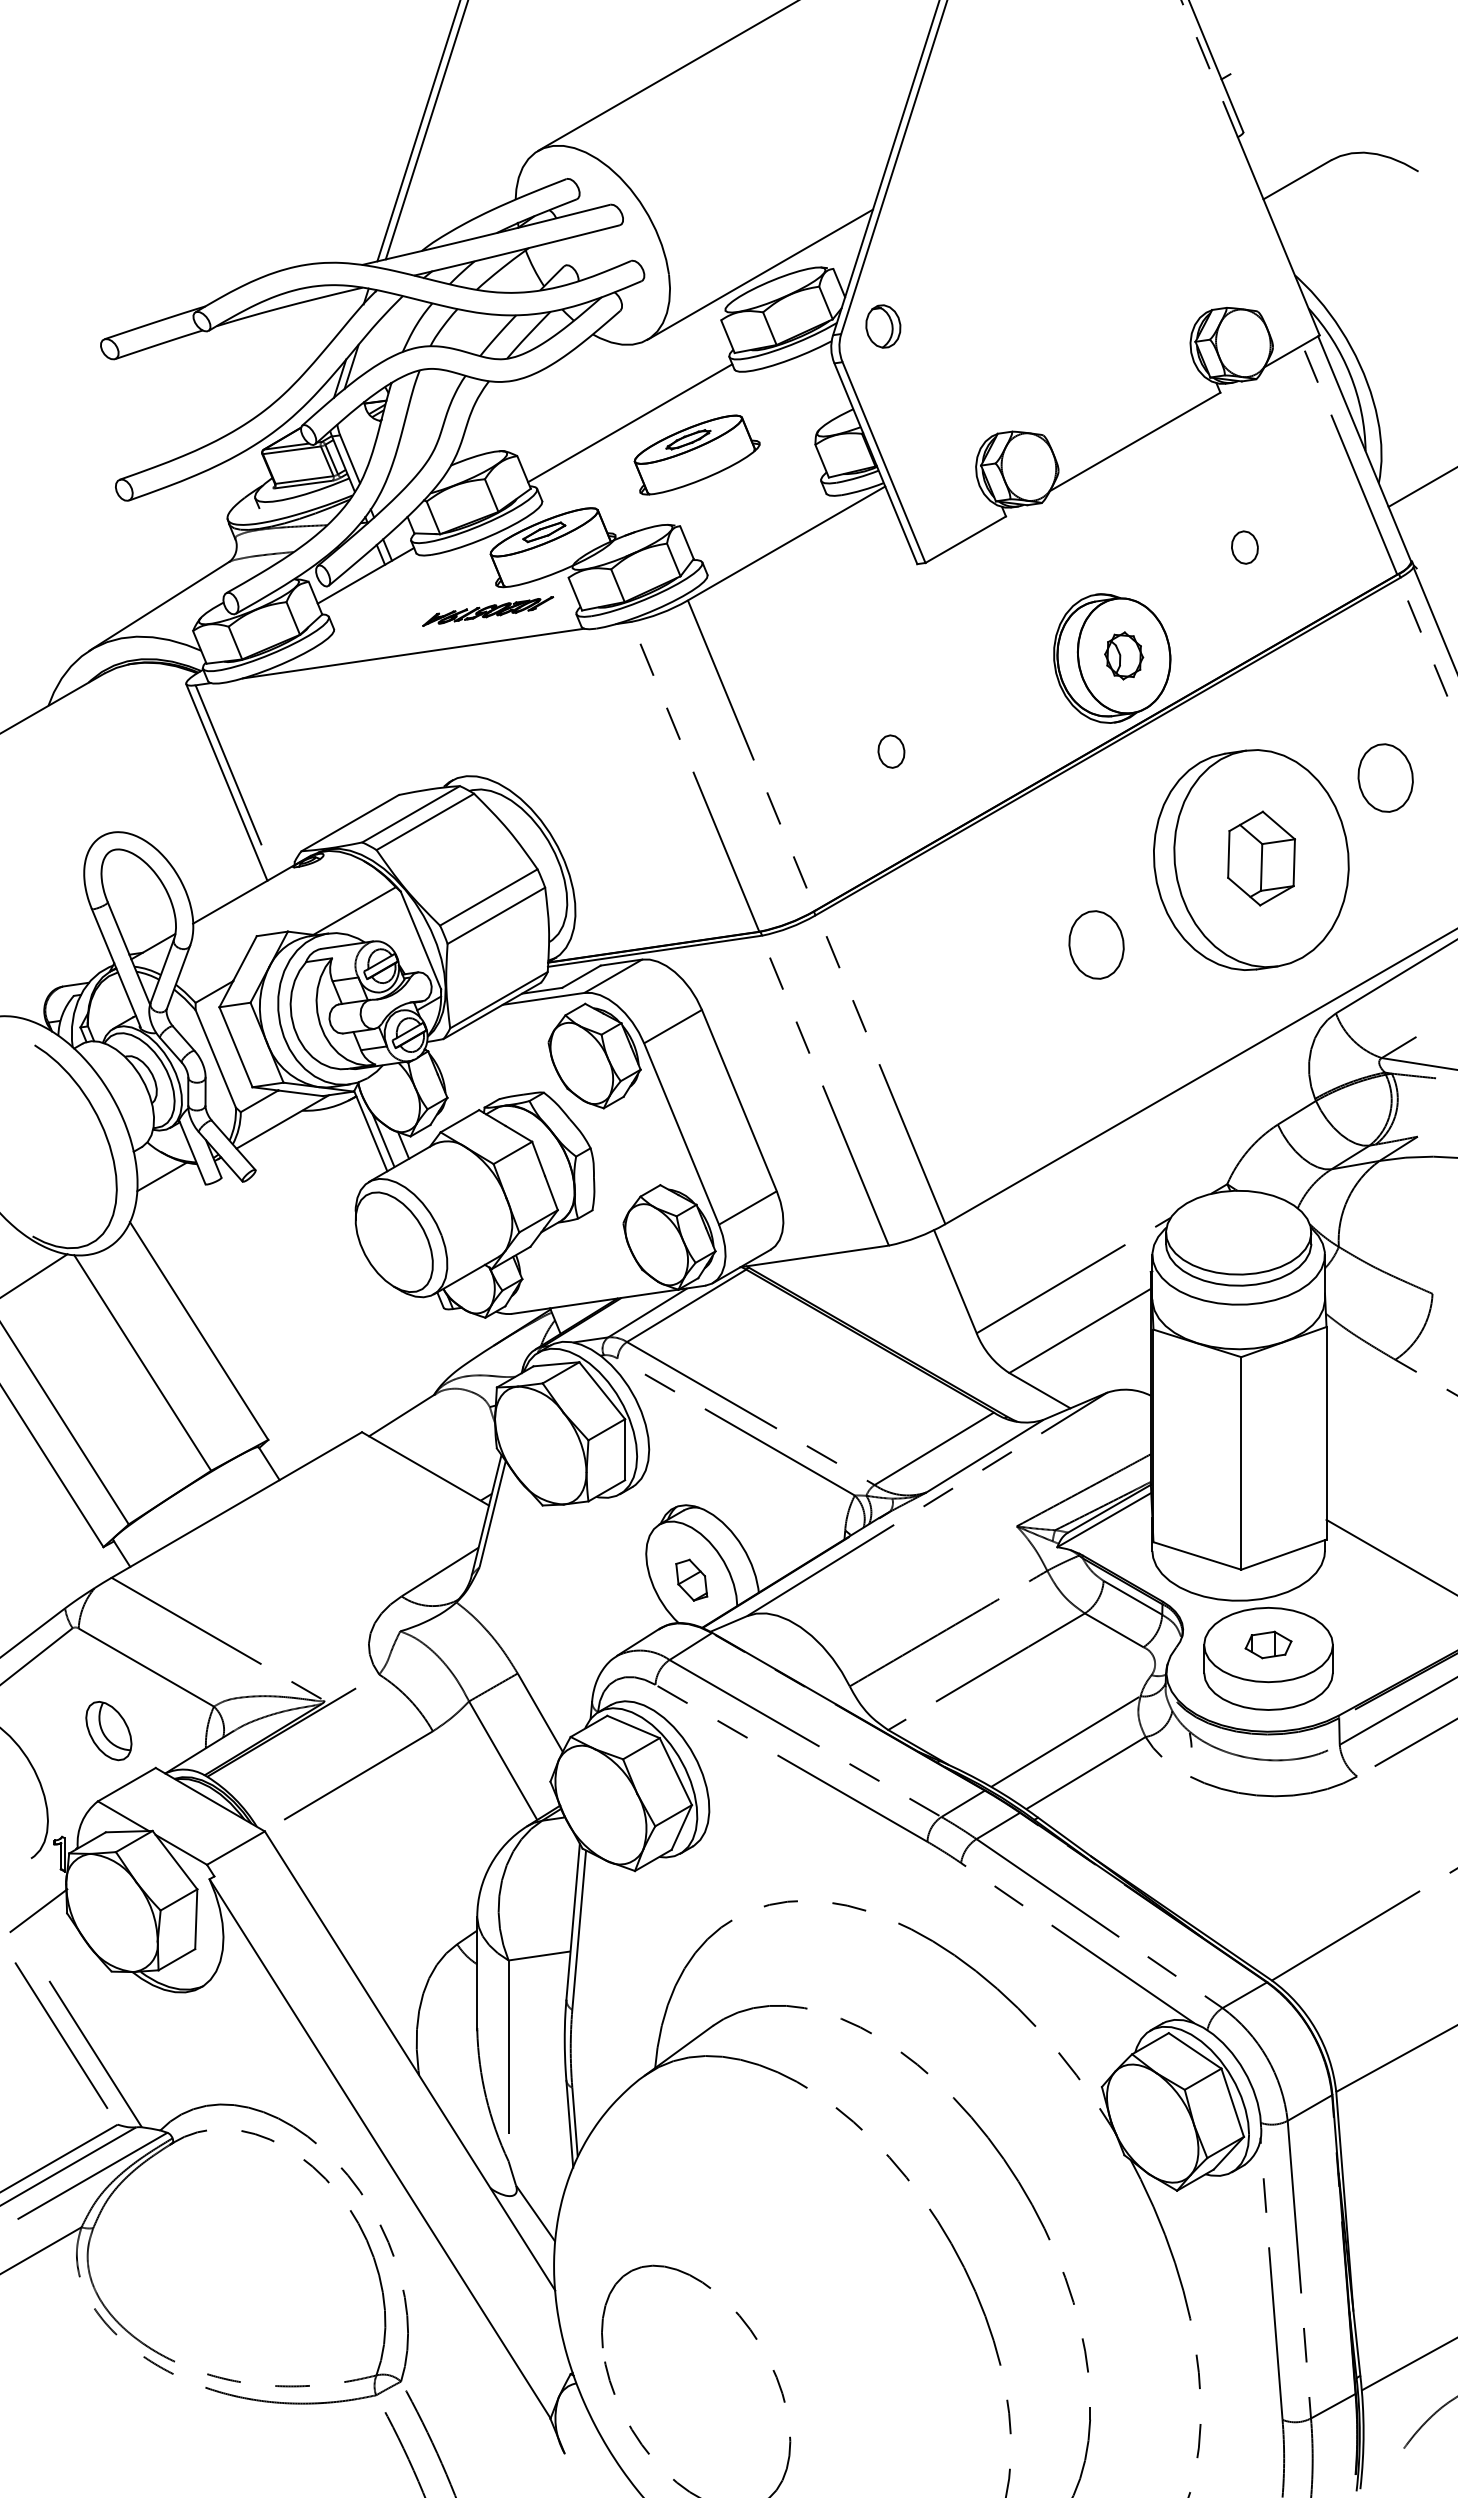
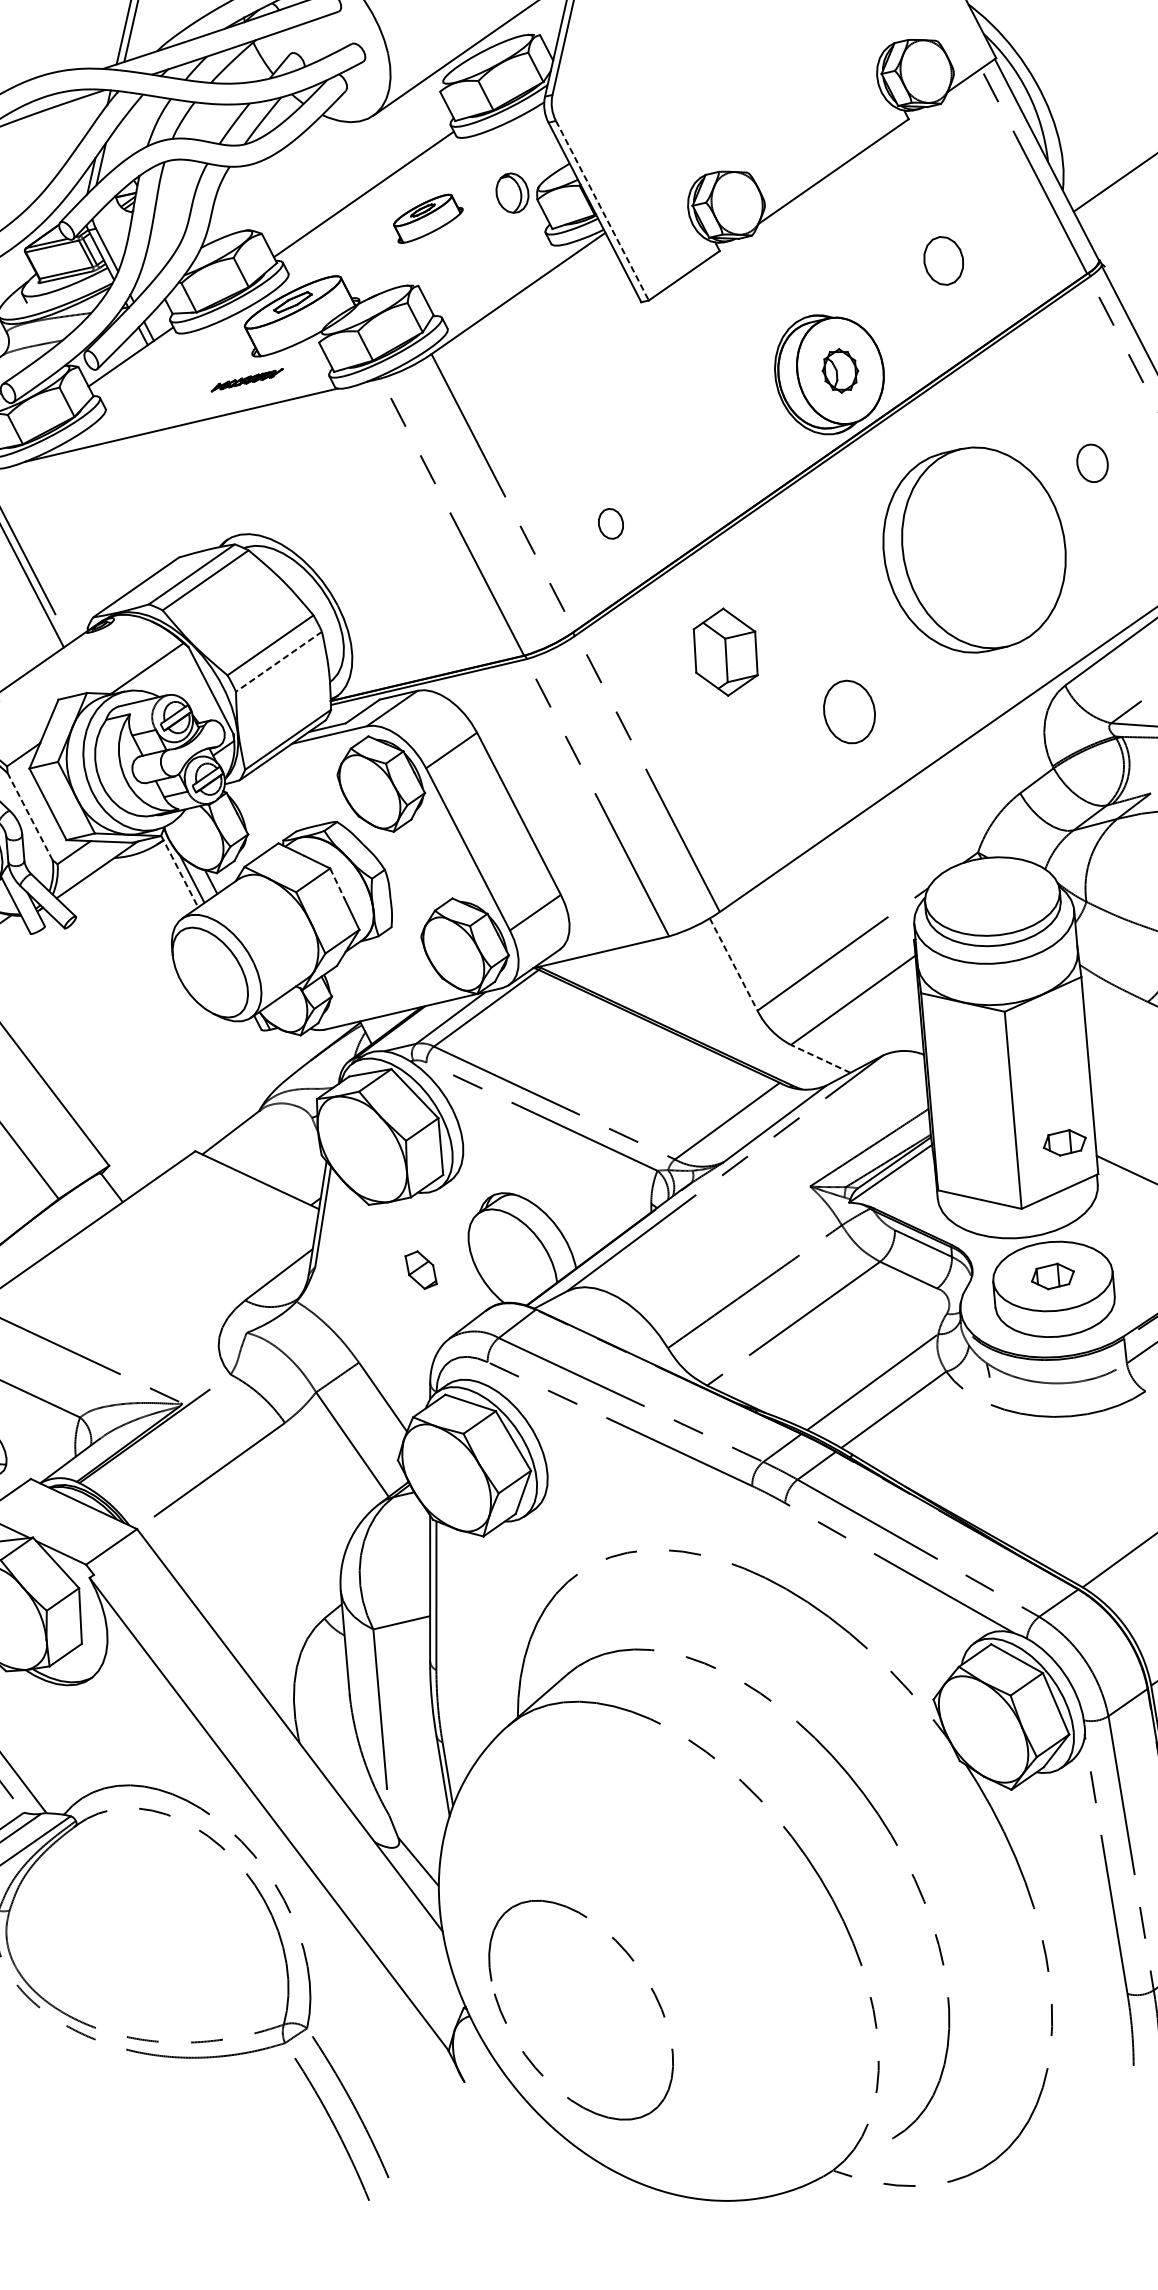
part: (883, 326) -> (512, 193), moved
part: (696, 454) -> (427, 218), size x0.6
line: (884, 462) -> (602, 210), solid -> dashed
part: (1244, 547) -> (943, 260), size x1.6
part: (488, 611) -> (247, 380), size x0.6
part: (891, 751) -> (610, 523), moved
part: (1385, 777) -> (1092, 462), size x0.6
part: (1261, 858) -> (725, 652), moved
line: (495, 916) -> (278, 662), solid -> dashed
part: (1096, 944) -> (849, 711), moved
line: (215, 1058) -> (29, 816), solid -> dashed
line: (370, 1131) -> (179, 871), solid -> dashed
line: (538, 1159) -> (337, 884), solid -> dashed
line: (955, 1281) -> (733, 964), solid -> dashed
line: (1039, 1390) -> (820, 1058), solid -> dashed
part: (1293, 1502) -> (1064, 1142), added
part: (691, 1579) -> (420, 1269), moved

